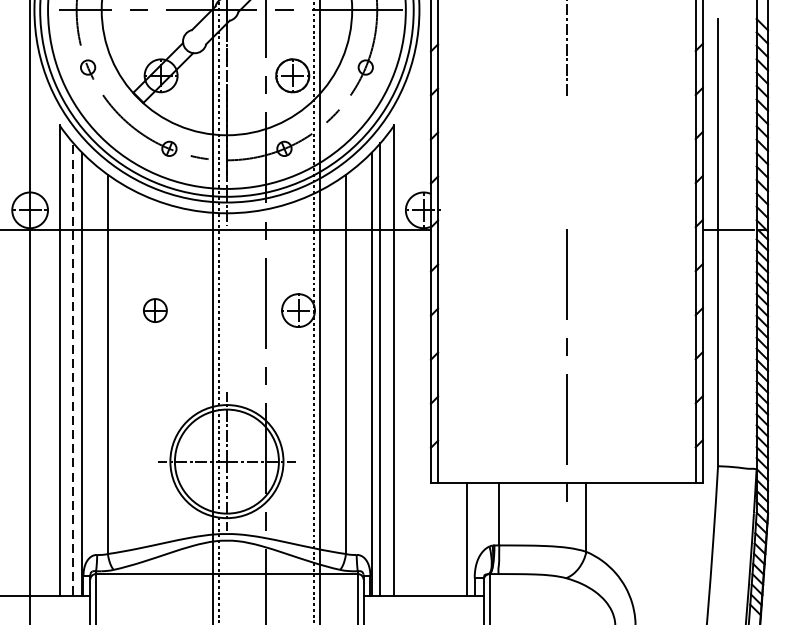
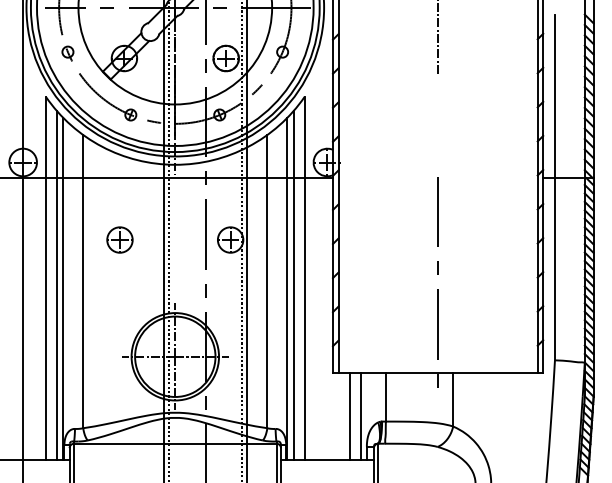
part: (154, 309) -> (119, 239), size x1.43
line: (73, 369) -> (56, 285), dashed -> solid
line: (453, 538) -> (350, 416), added

